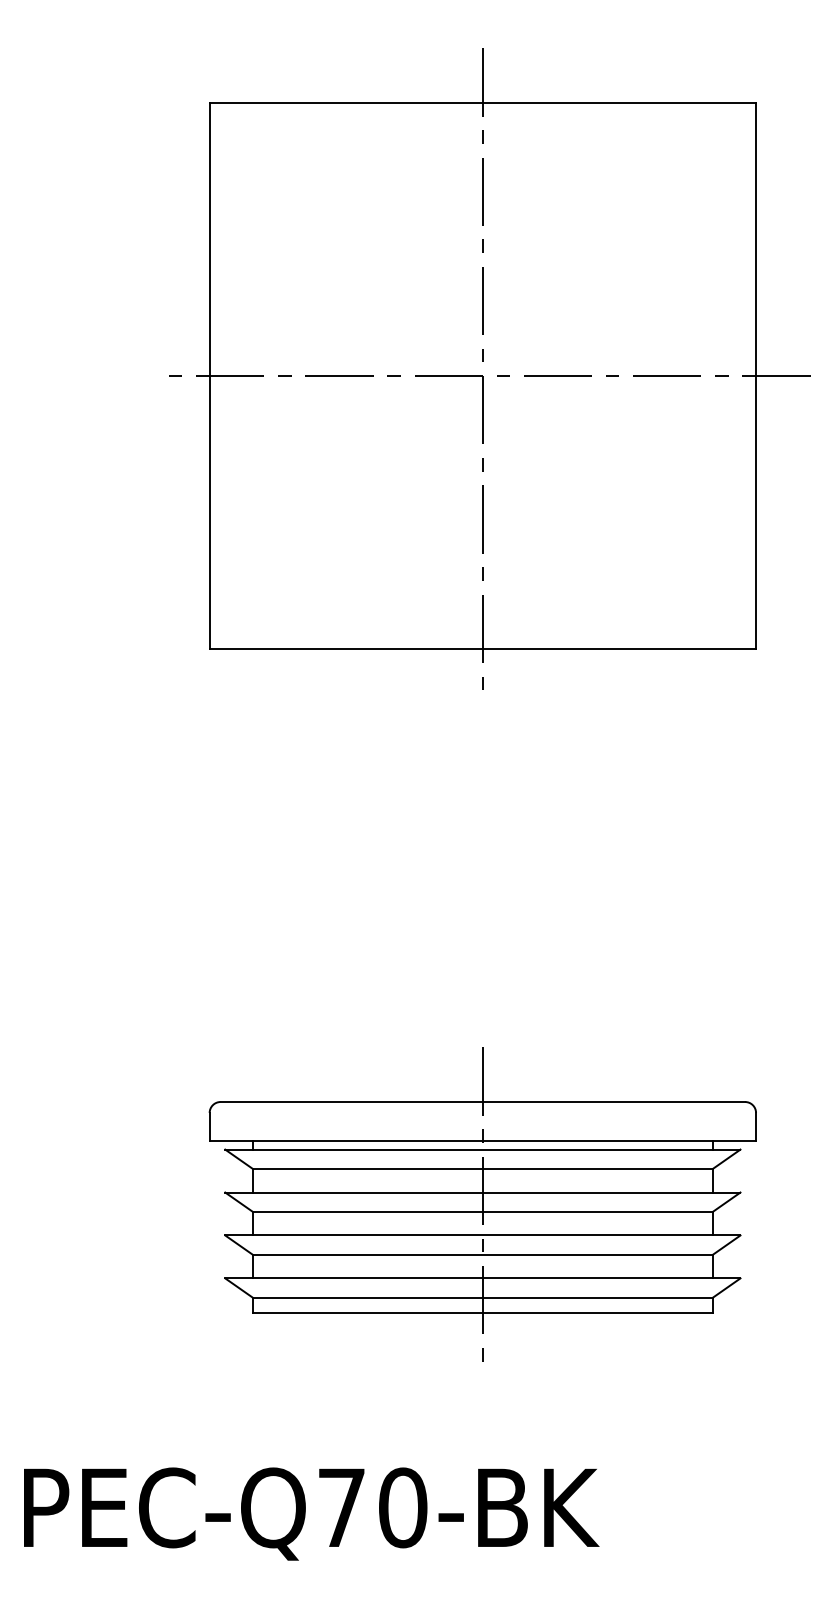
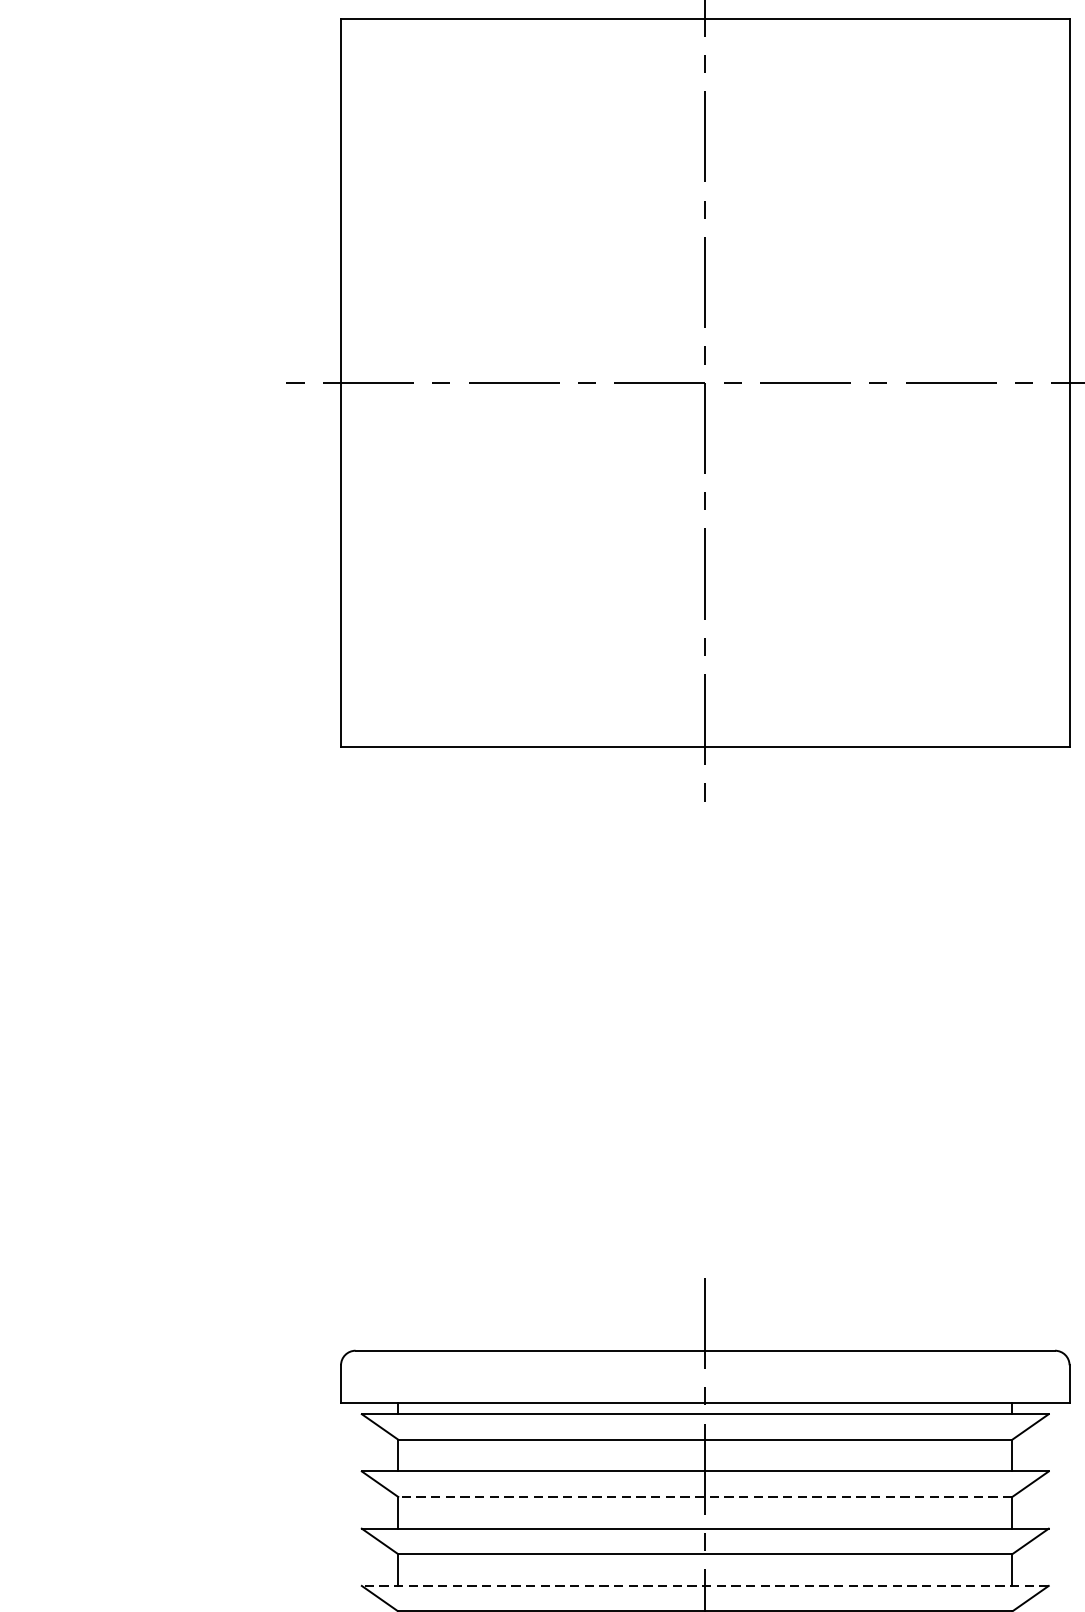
line: (482, 1211) -> (704, 1496), solid -> dashed
line: (482, 1278) -> (704, 1586), solid -> dashed

